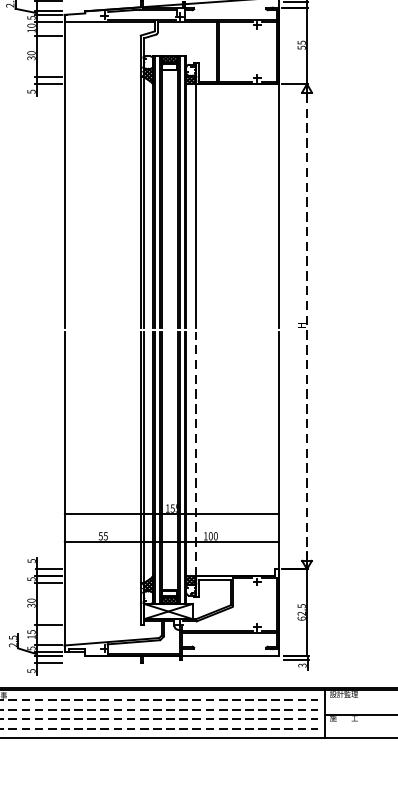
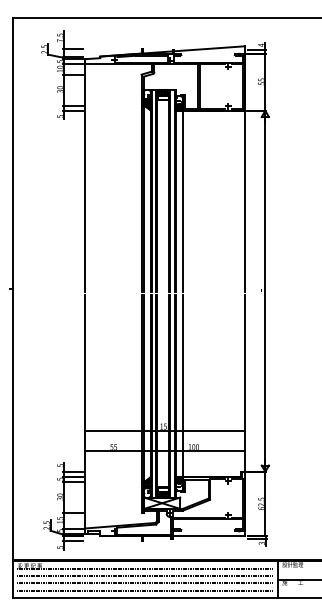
line: (307, 326) -> (265, 291), dashed -> solid
line: (195, 454) -> (182, 386), dashed -> solid

